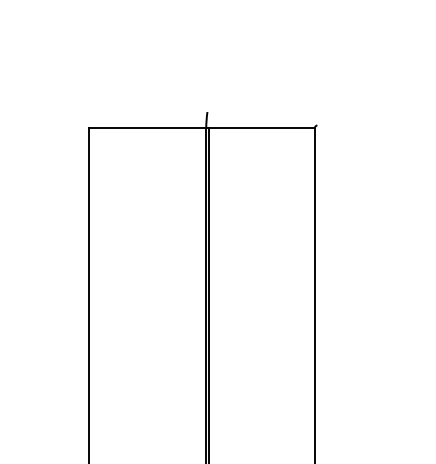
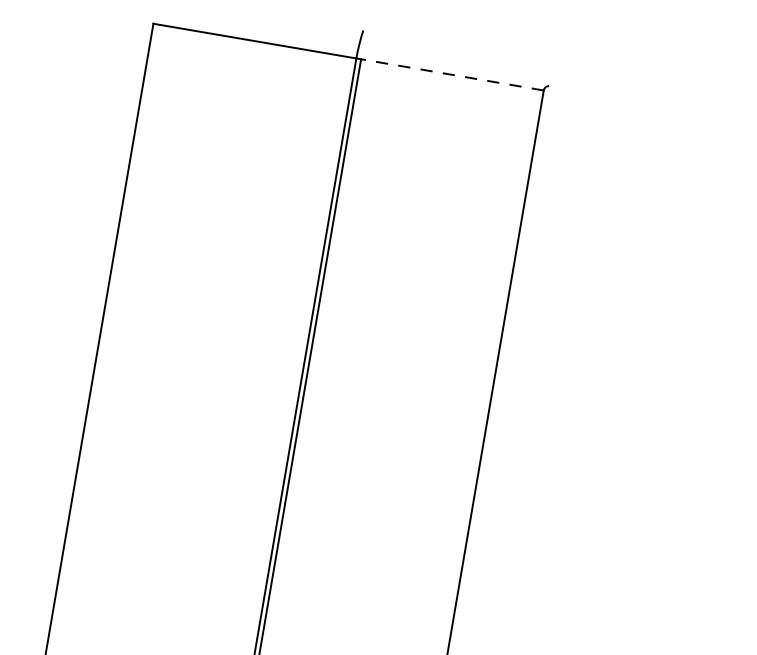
line: (261, 128) -> (451, 74), solid -> dashed

